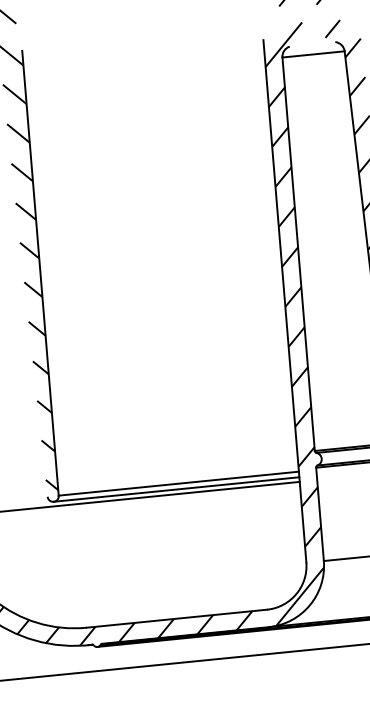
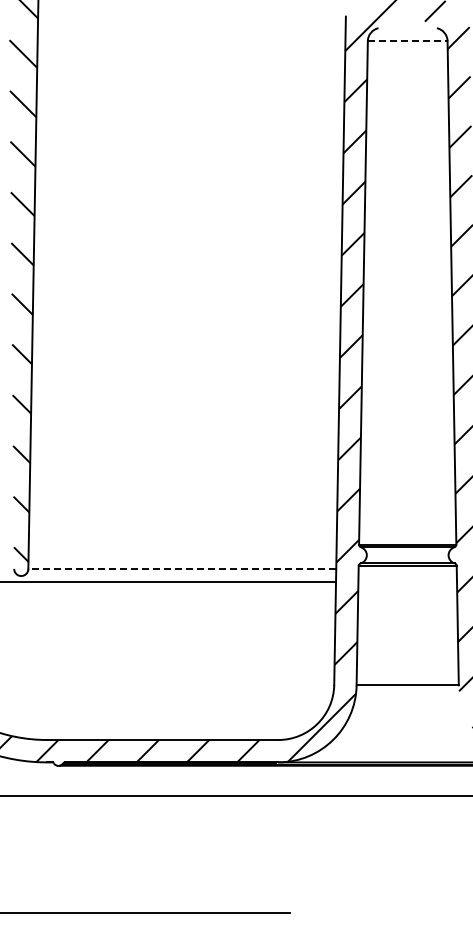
line: (313, 54) -> (407, 41), solid -> dashed
line: (178, 483) -> (182, 568), solid -> dashed
line: (176, 489) -> (178, 576), removed

